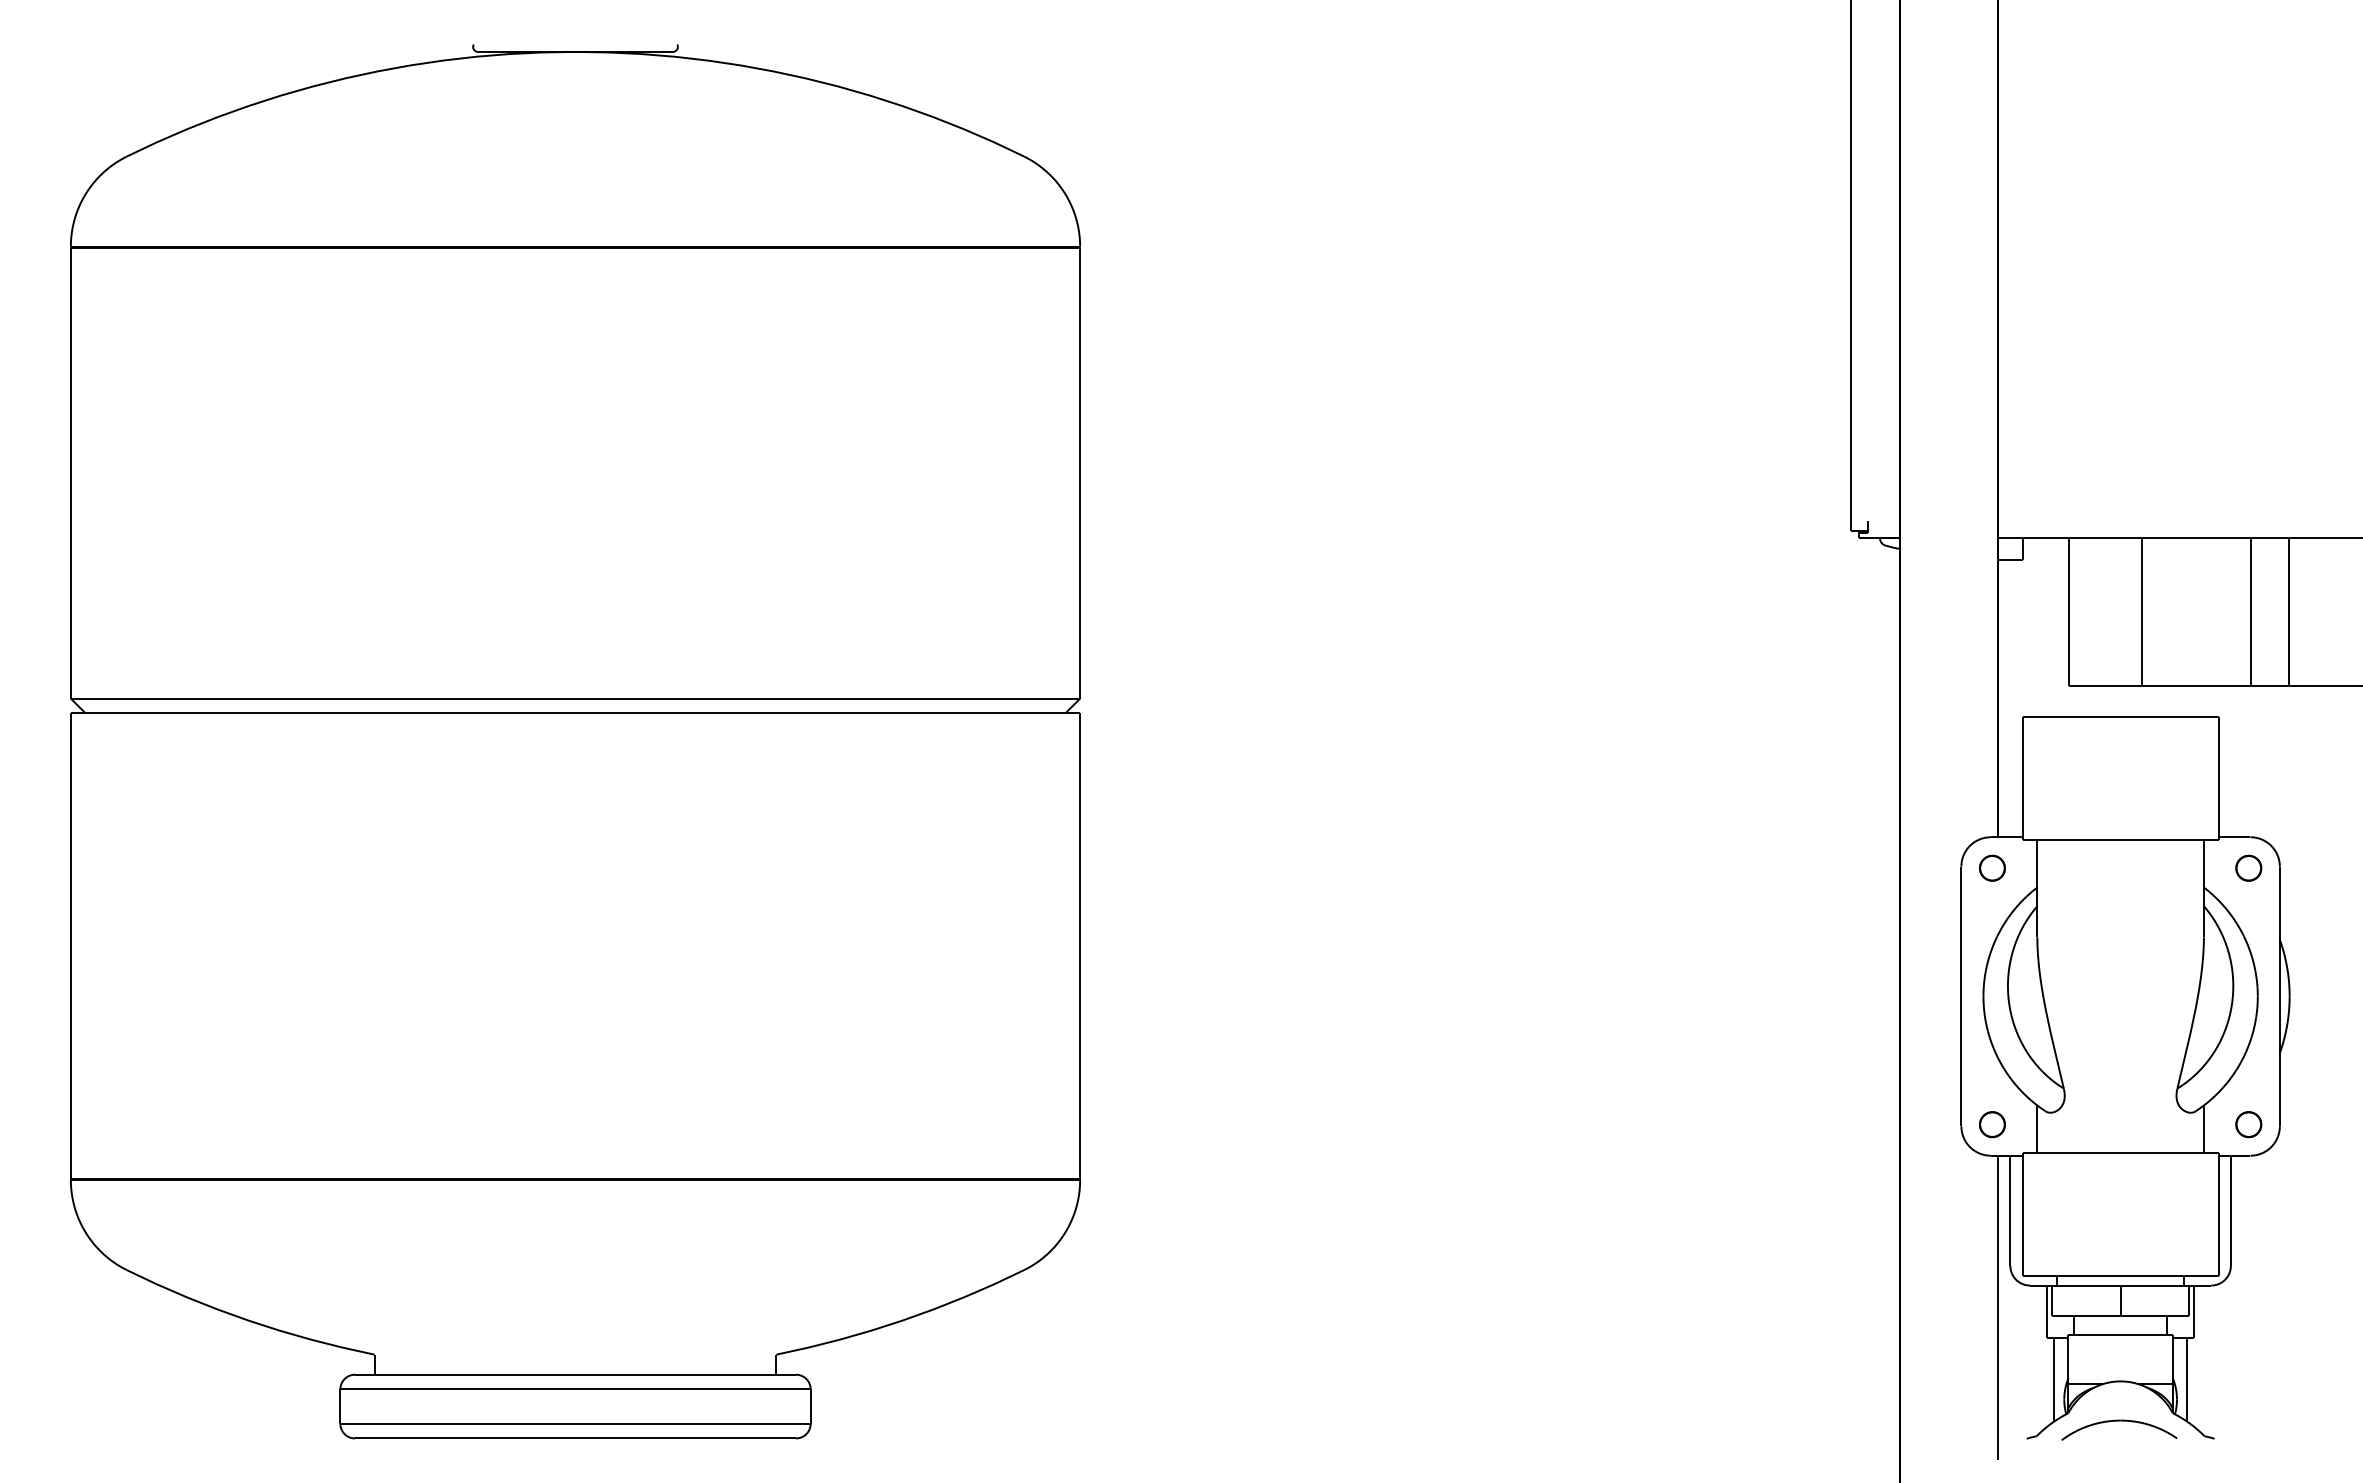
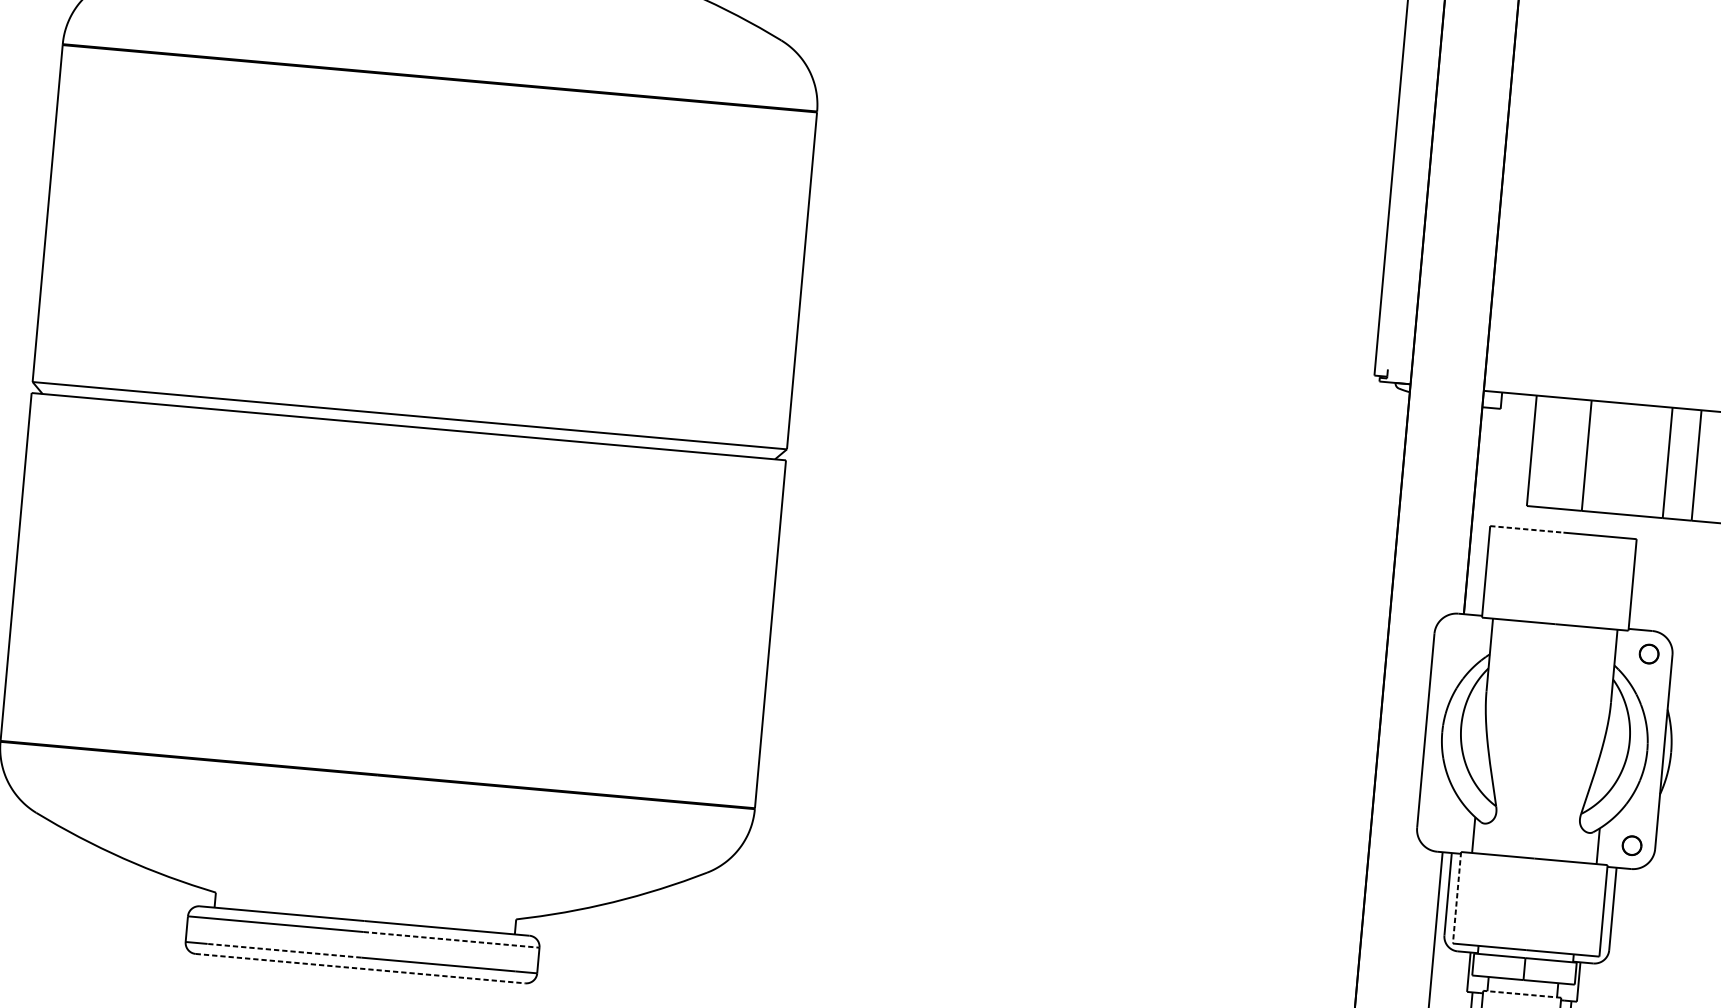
line: (2071, 717) -> (1526, 529), solid -> dashed
part: (1992, 867) -> (1457, 636), removed
part: (1992, 1124) -> (1440, 828), removed
line: (2022, 1215) -> (1456, 898), solid -> dashed
line: (2120, 1334) -> (1522, 994), solid -> dashed
line: (693, 1389) -> (451, 939), solid -> dashed
line: (472, 1423) -> (284, 950), solid -> dashed
line: (576, 1438) -> (361, 968), solid -> dashed

